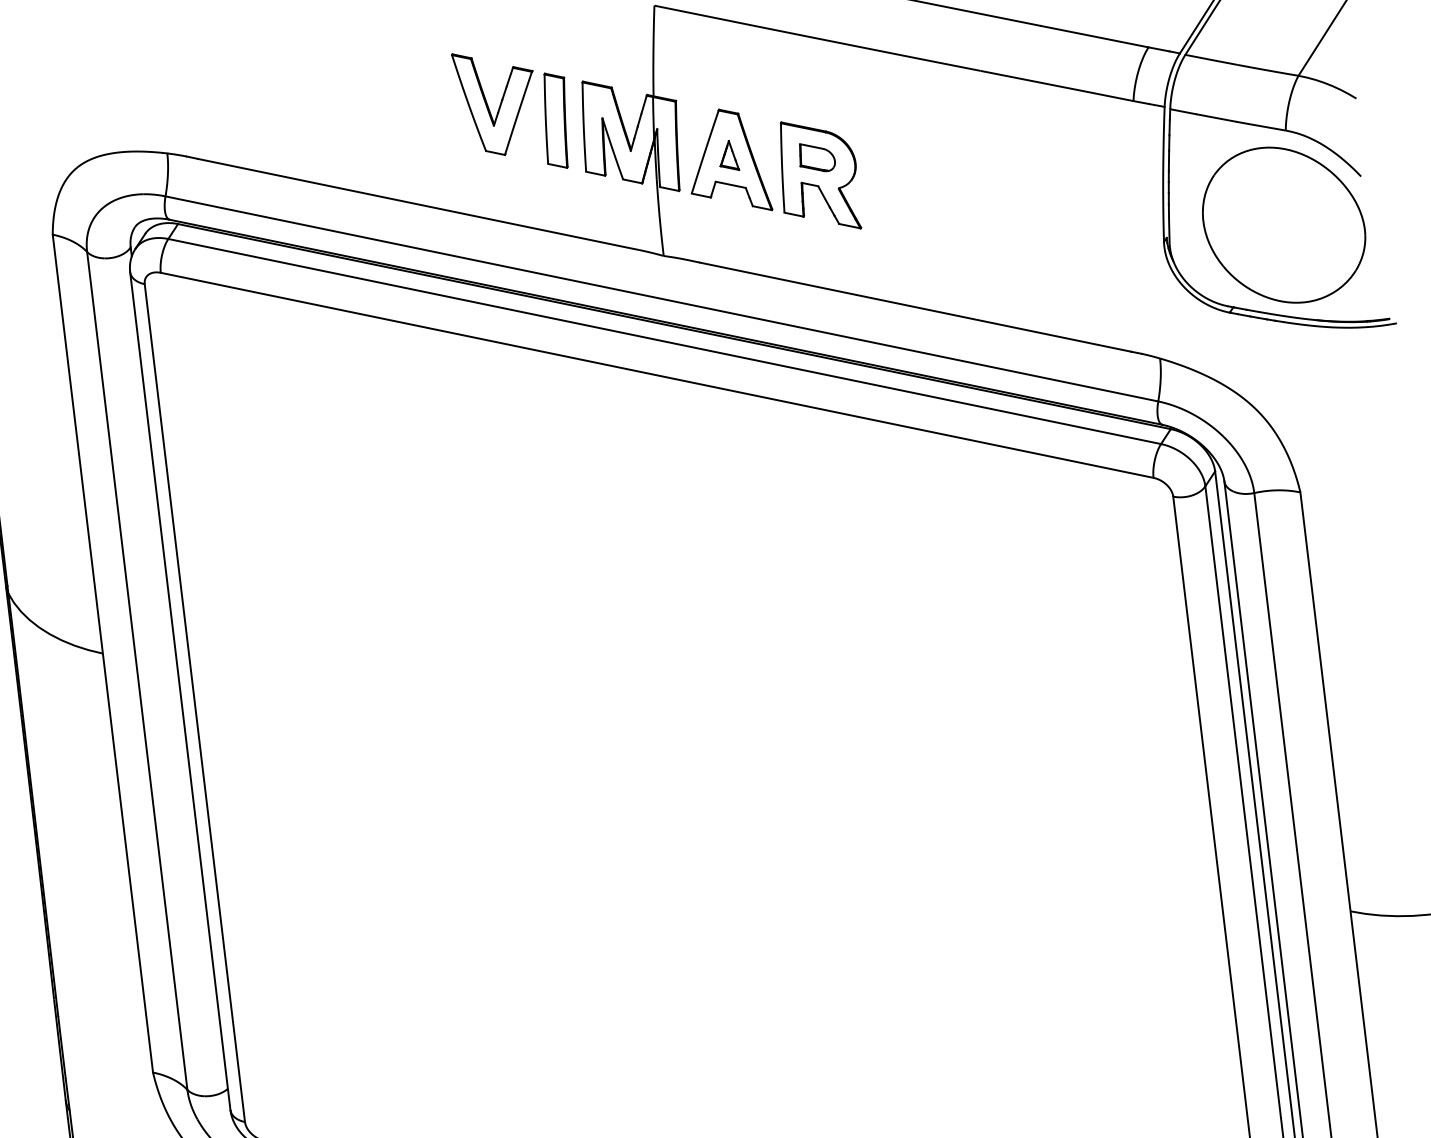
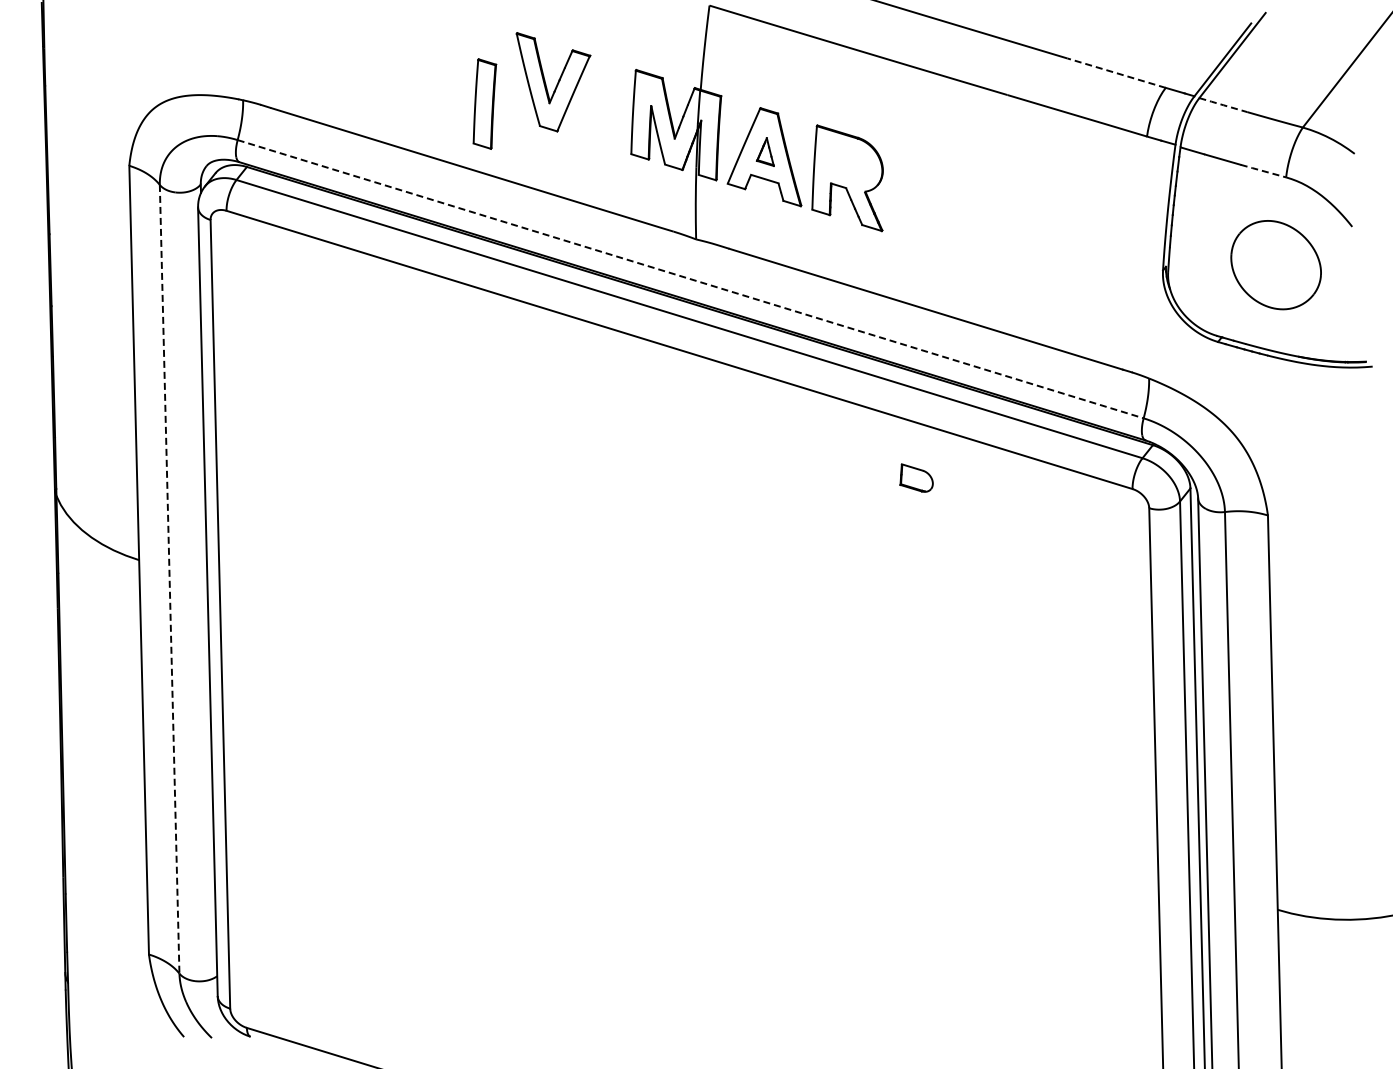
line: (1094, 37) -> (1116, 73), solid -> dashed
line: (1211, 60) -> (1223, 105), solid -> dashed
part: (555, 120) -> (484, 103), moved
line: (1259, 125) -> (1262, 170), solid -> dashed
part: (816, 156) -> (916, 477), moved
part: (1283, 224) -> (1275, 264), size x0.6
line: (661, 299) -> (690, 279), solid -> dashed
line: (137, 671) -> (169, 579), solid -> dashed

